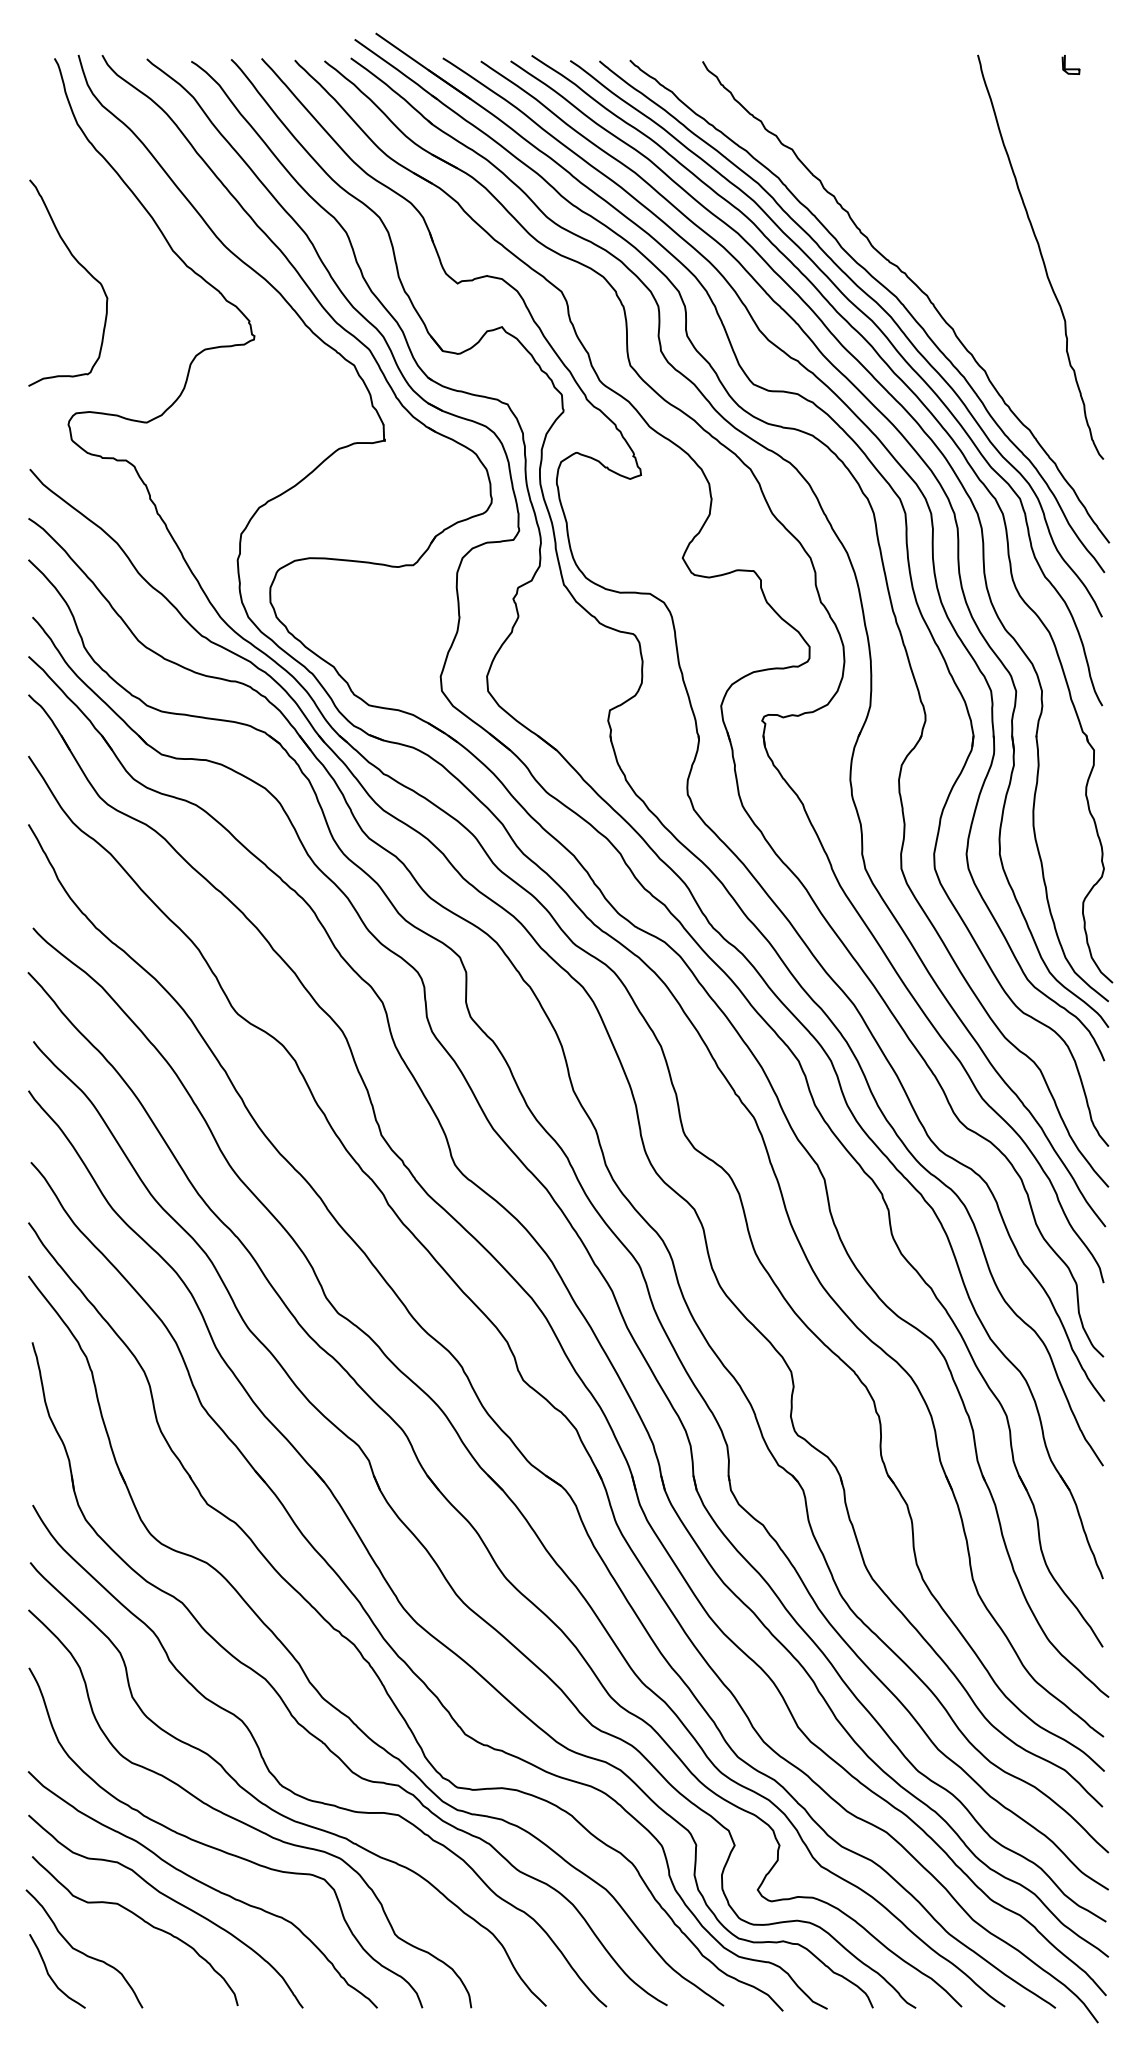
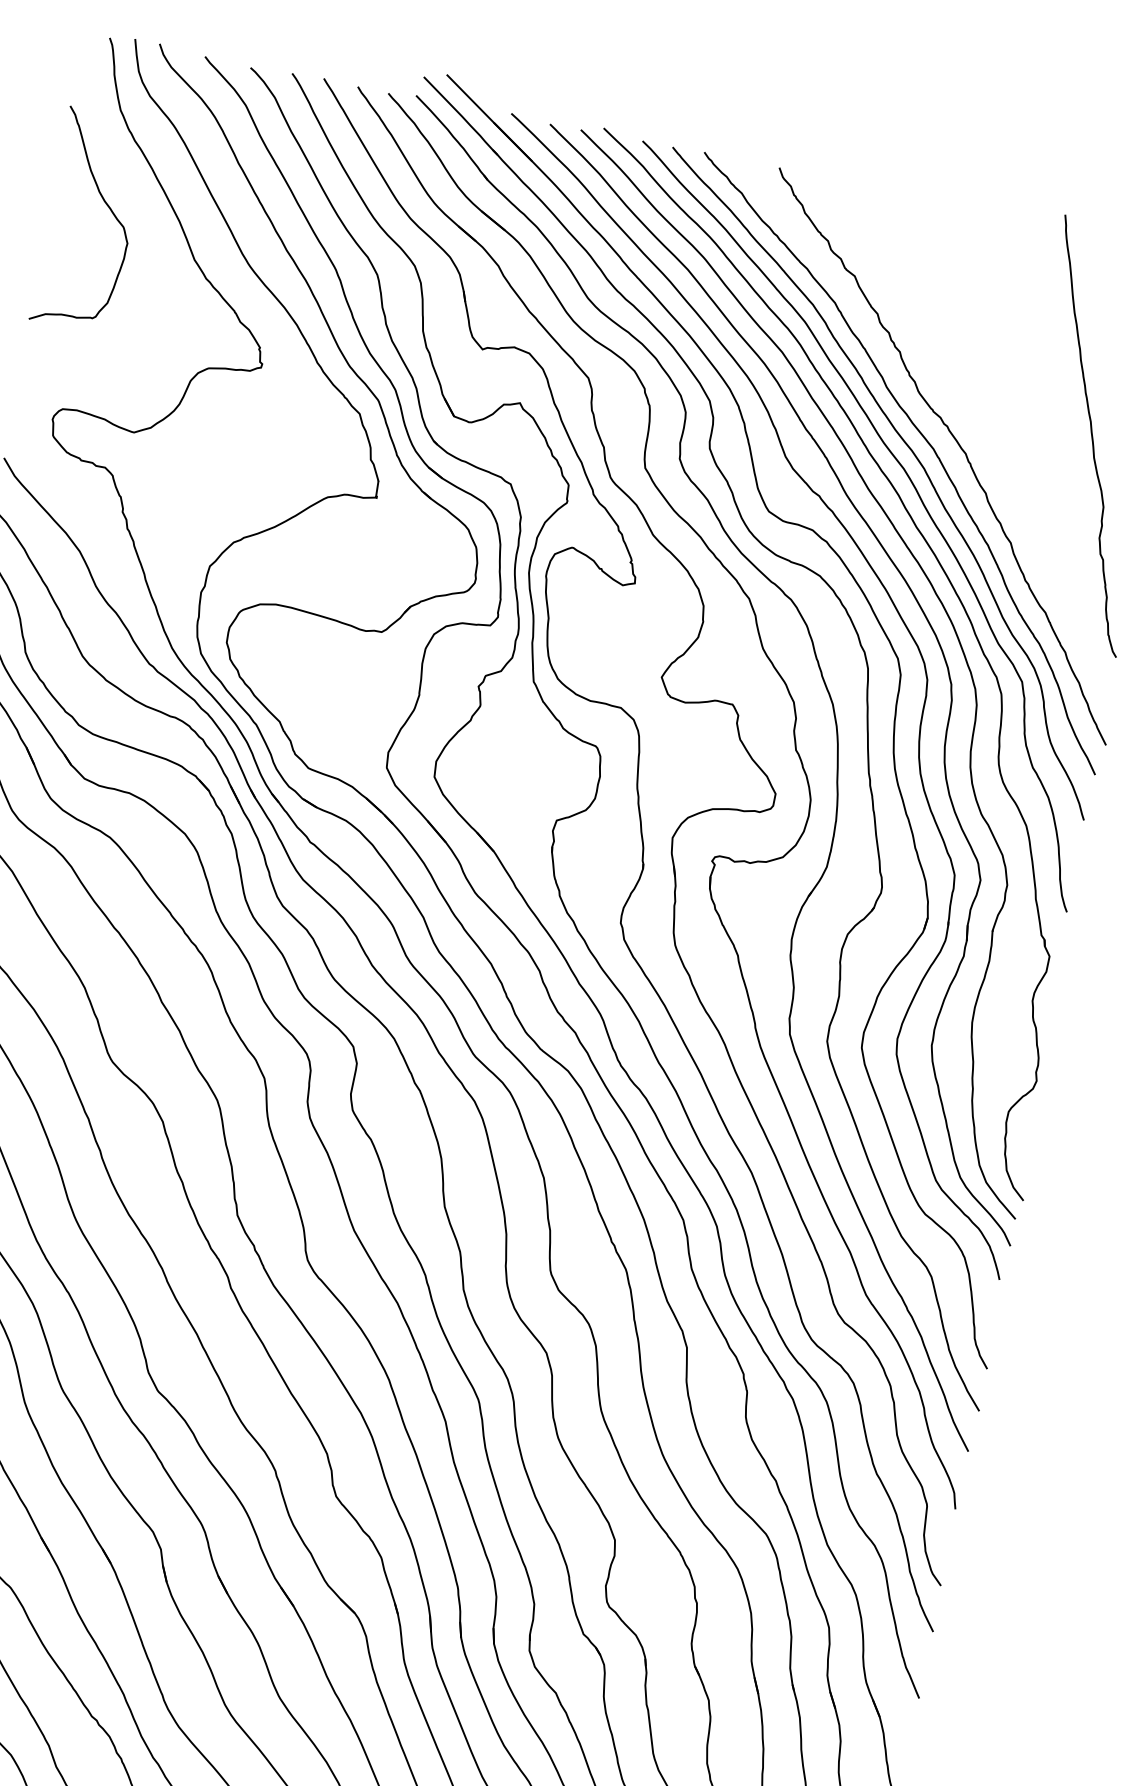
curve: (82, 267) -> (107, 206), moved

